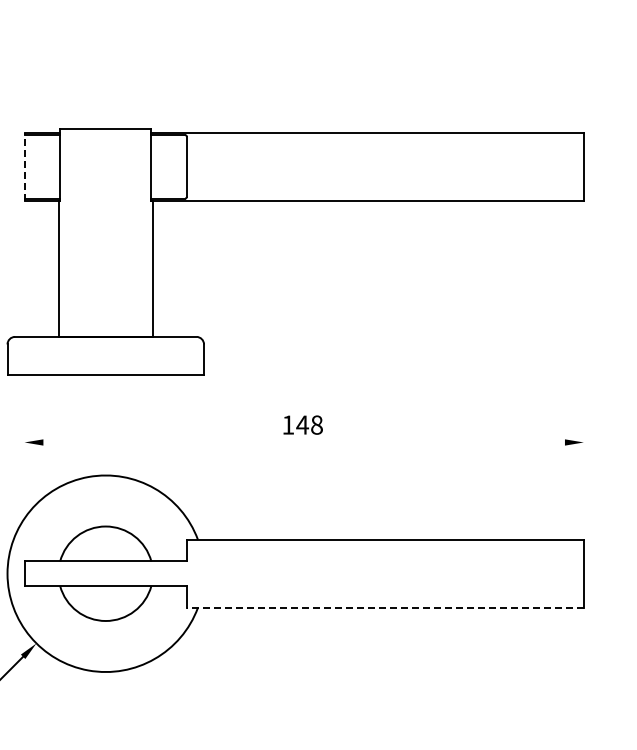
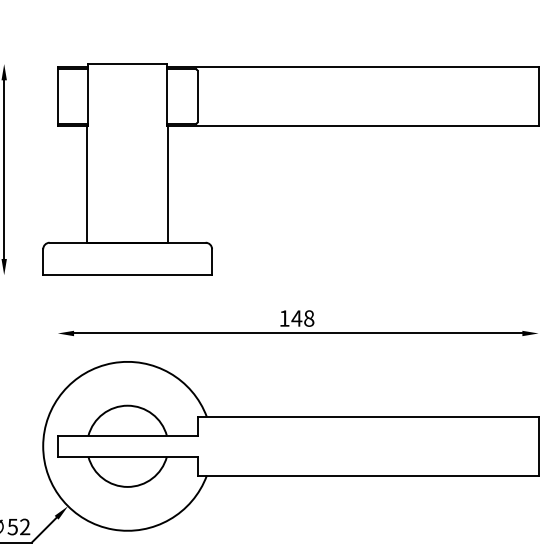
line: (24, 166) -> (57, 96), dashed -> solid
line: (303, 442) -> (297, 333), added
line: (384, 607) -> (367, 475), dashed -> solid

